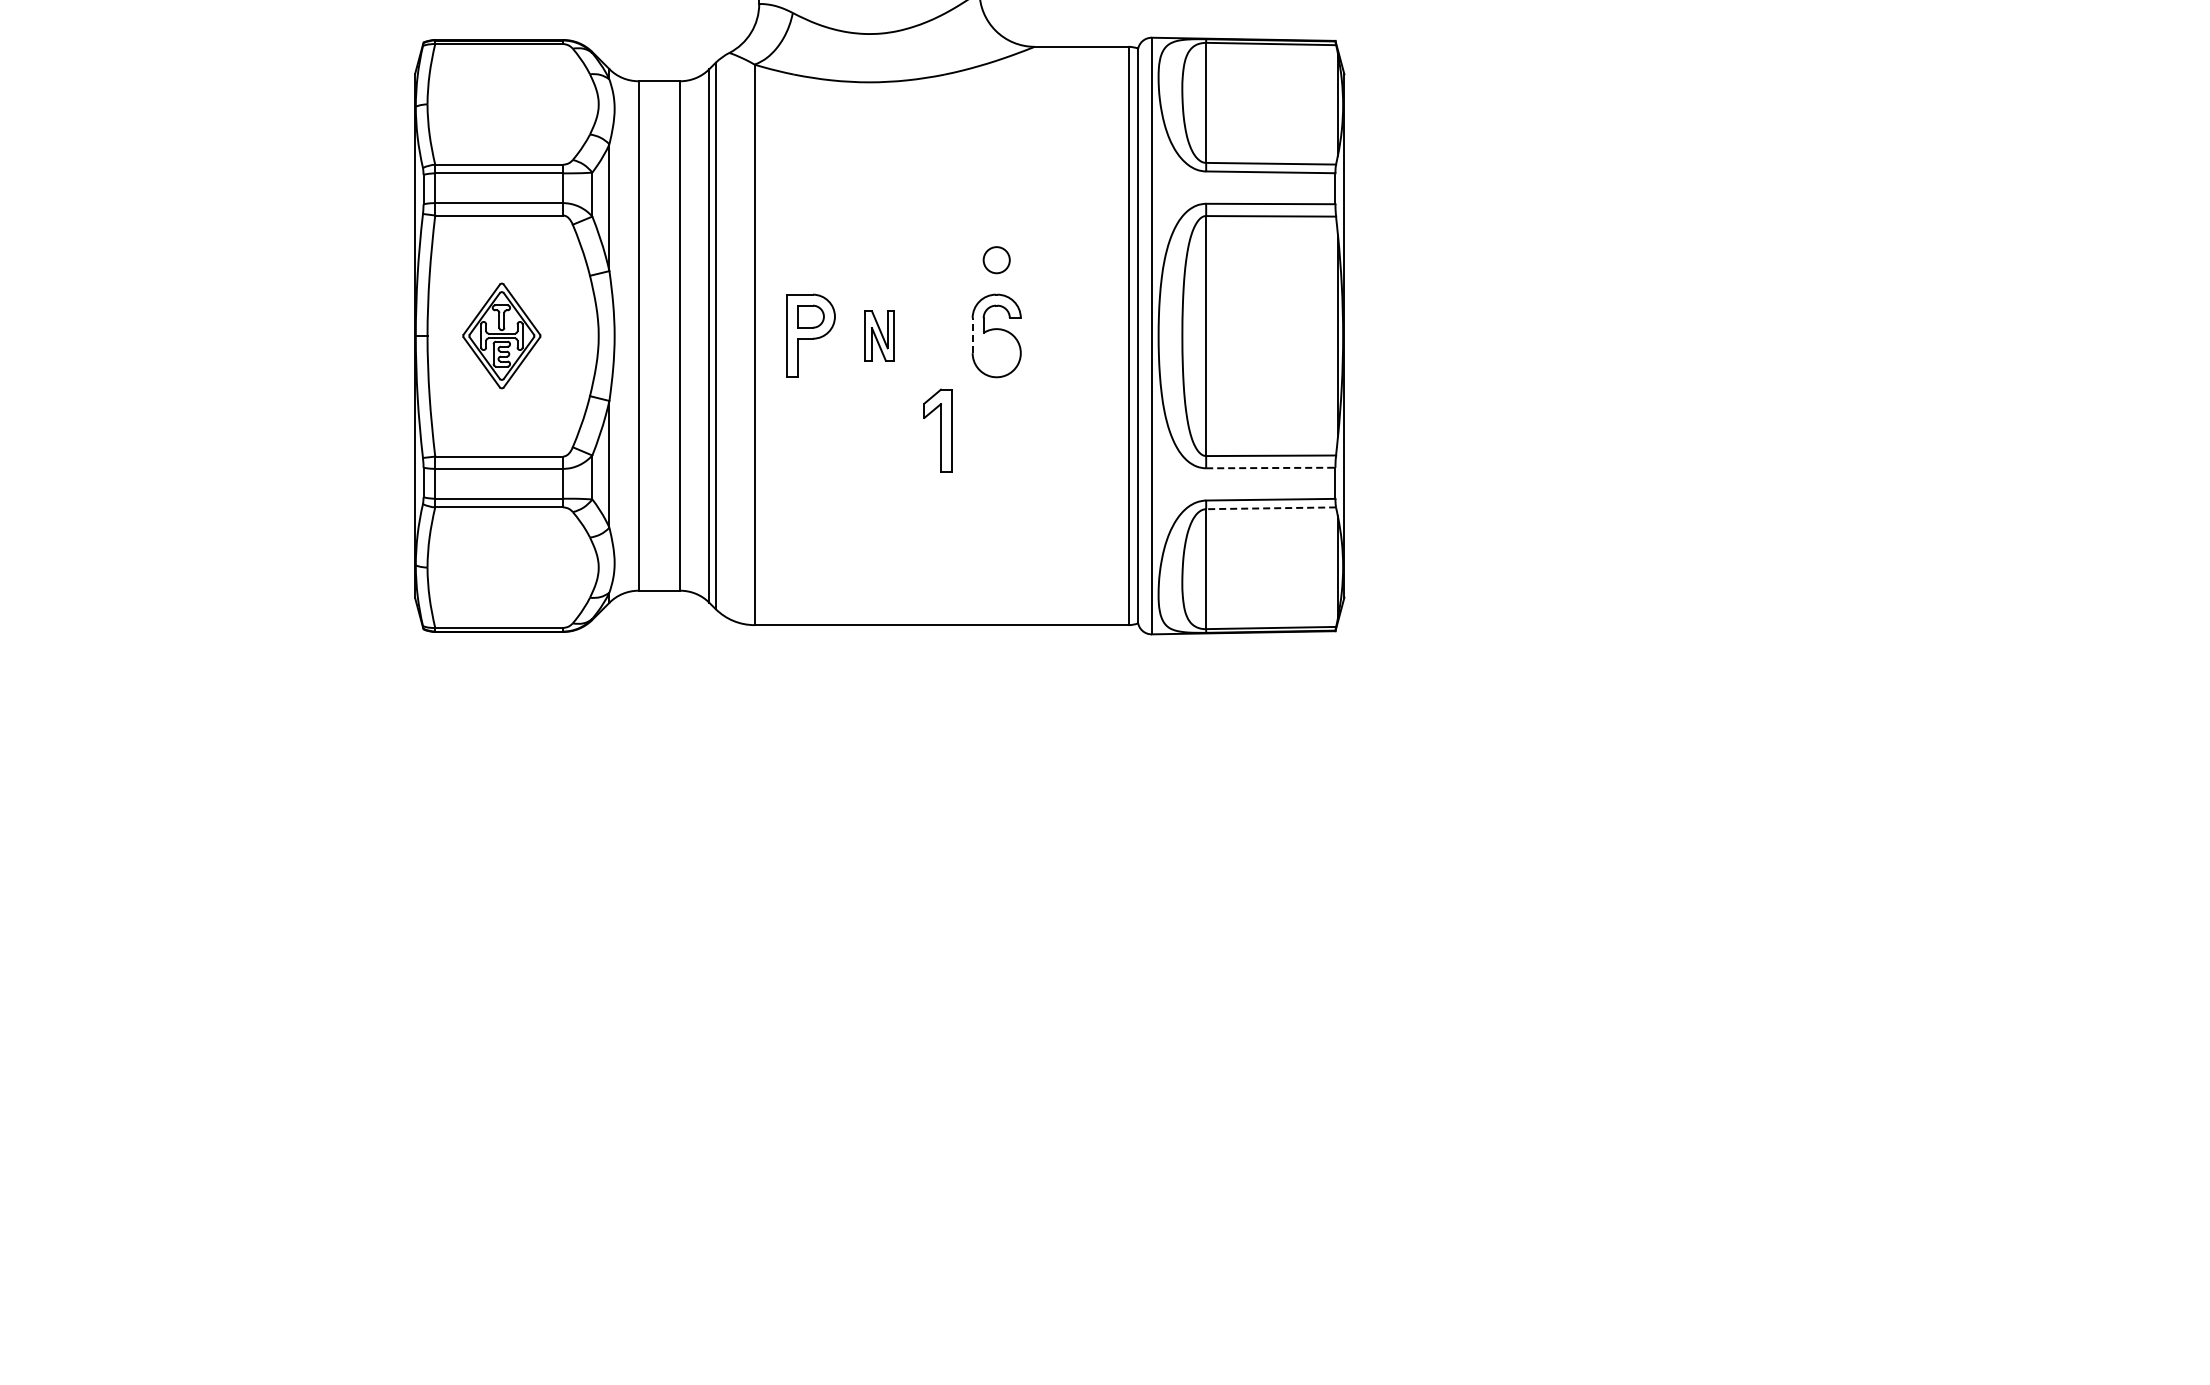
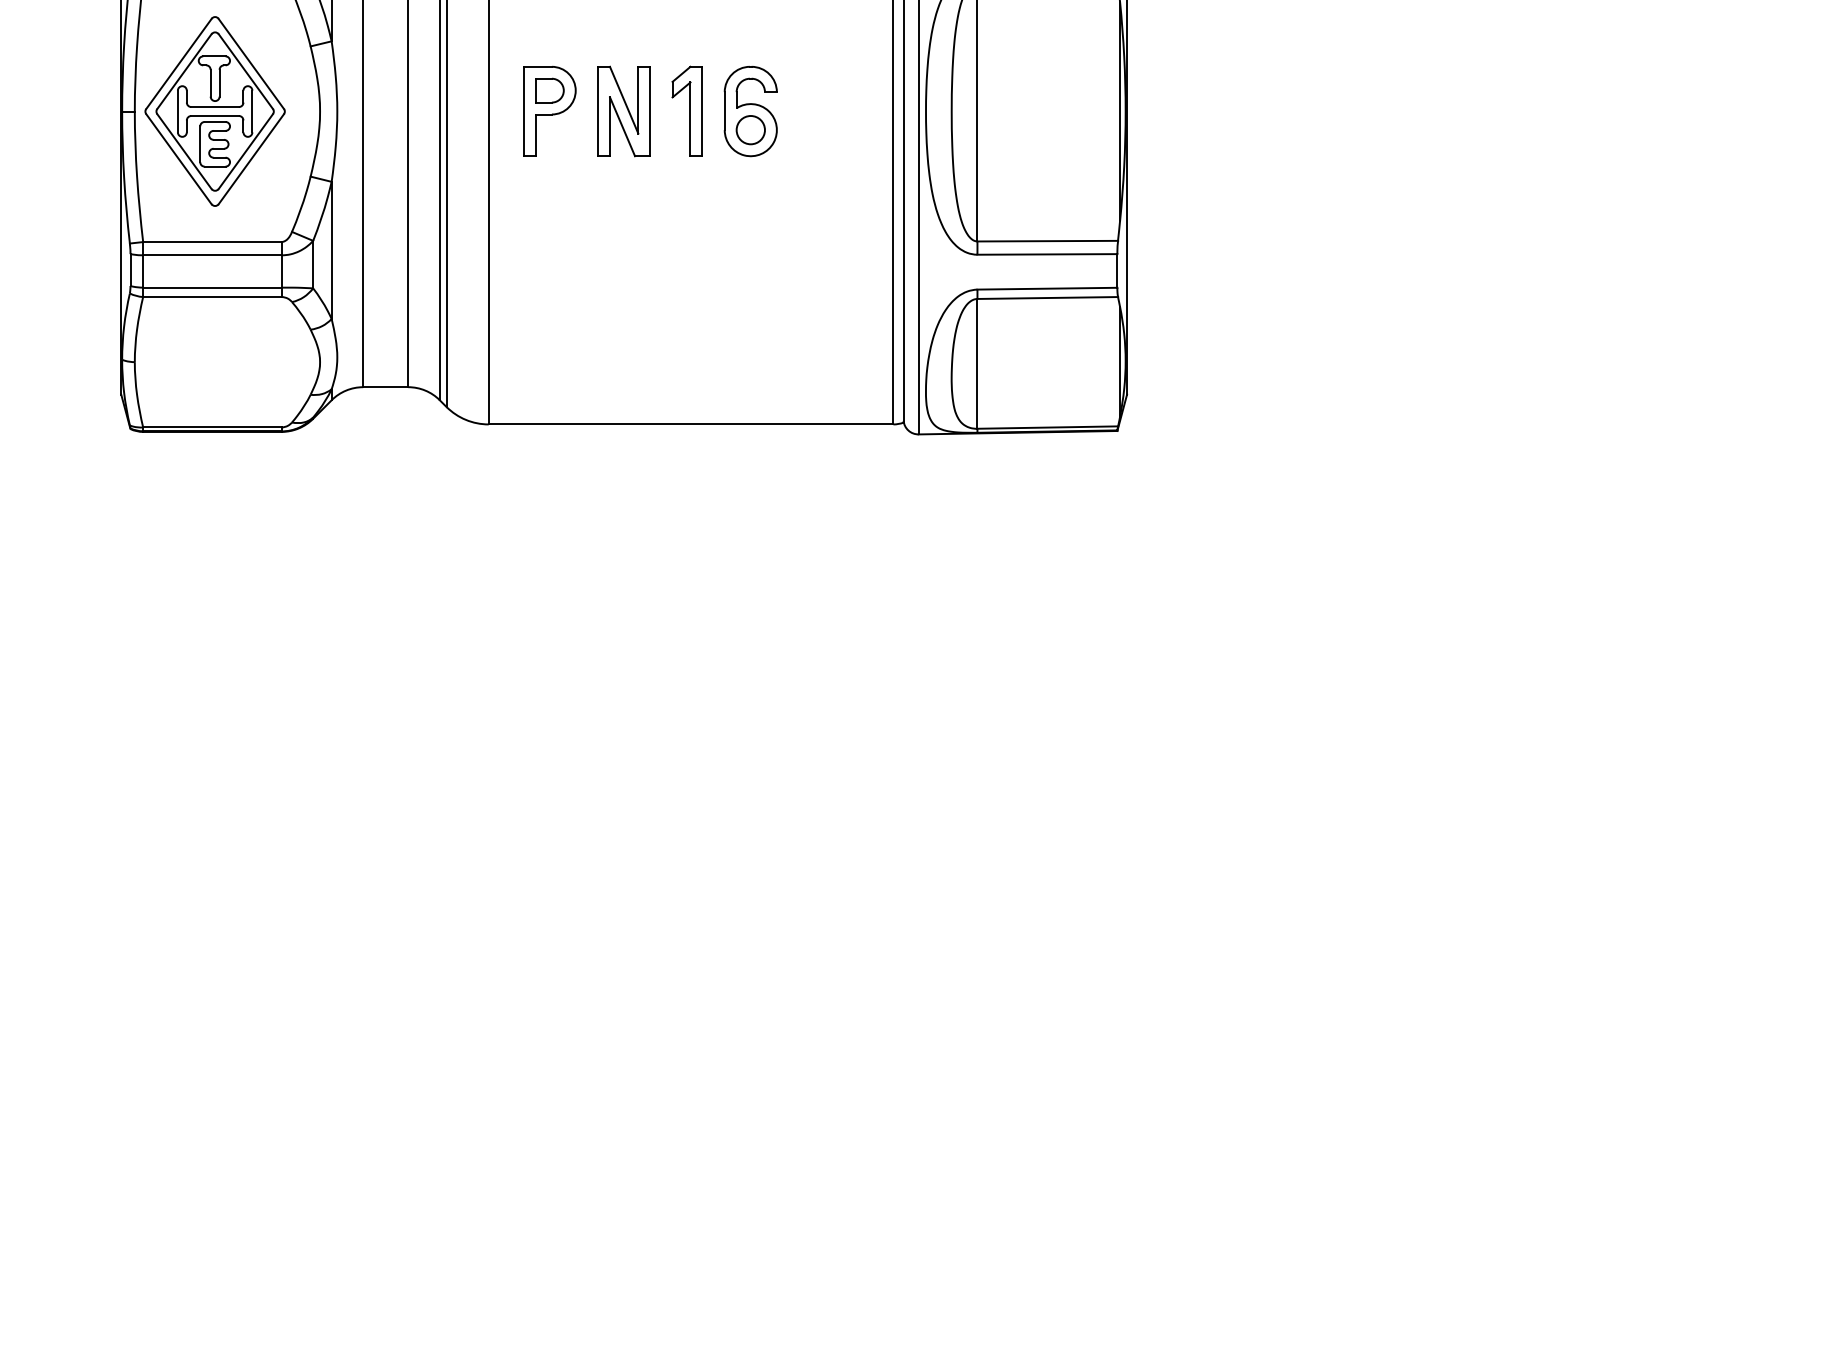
circle: (996, 260) -> (750, 130), moved
part: (501, 335) -> (214, 111), size x1.67
part: (879, 335) -> (623, 111), size x1.67
line: (972, 335) -> (724, 111), dashed -> solid
part: (937, 430) -> (686, 111), moved
line: (1270, 468) -> (1047, 254), dashed -> solid
line: (1271, 508) -> (1048, 298), dashed -> solid

